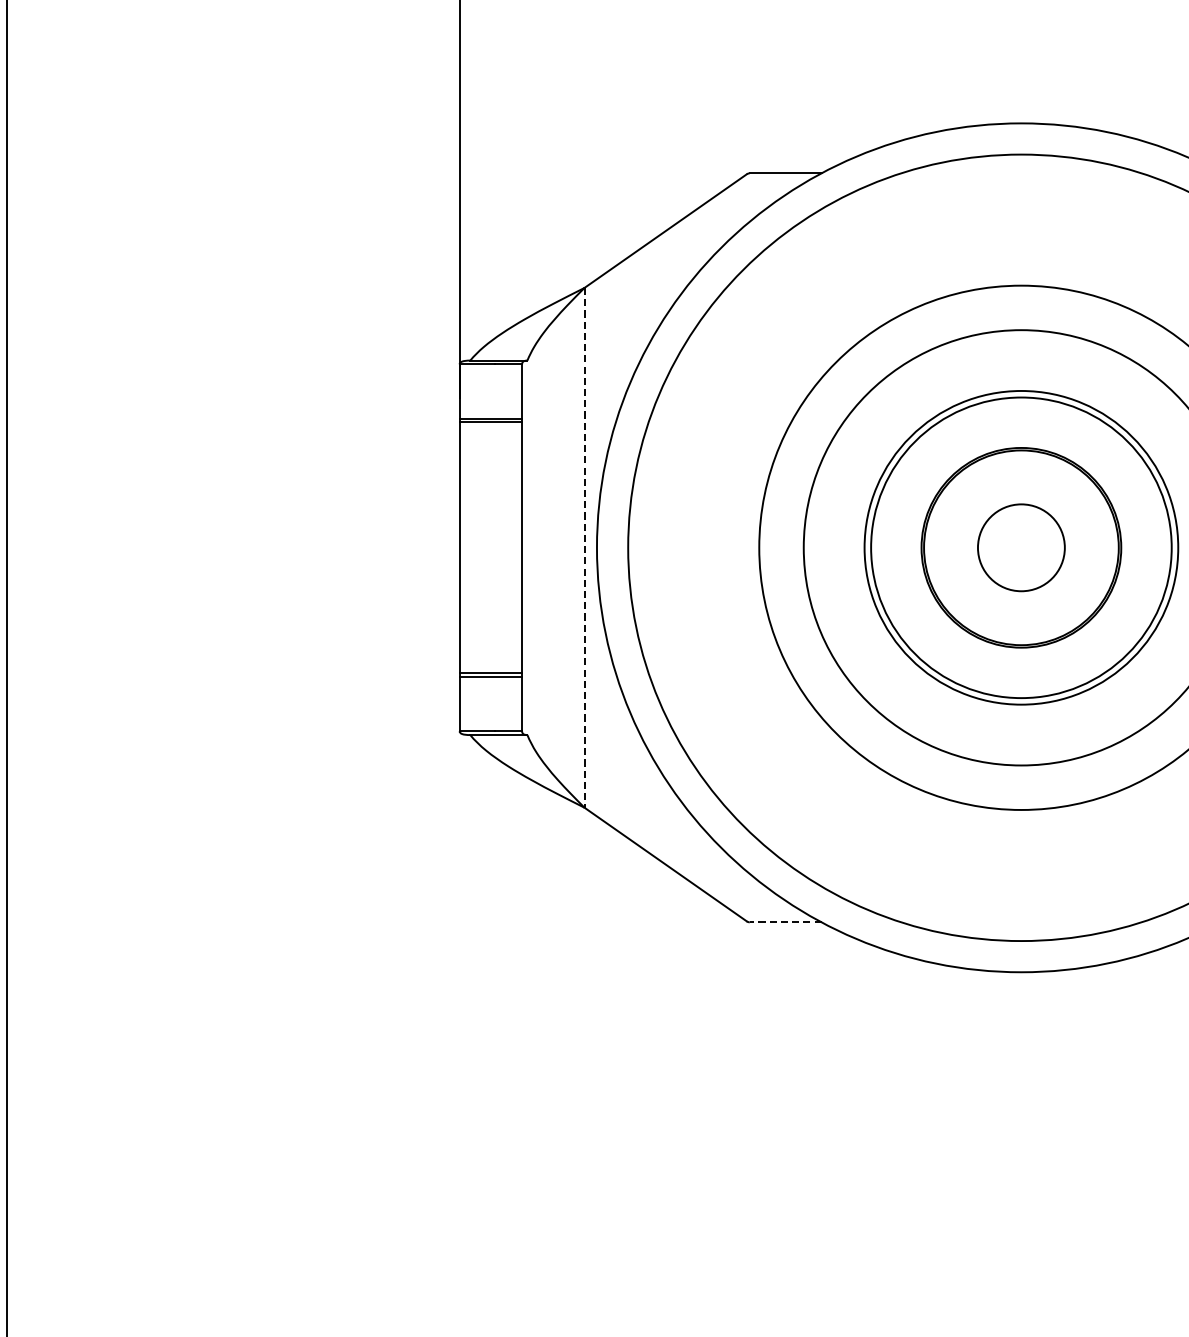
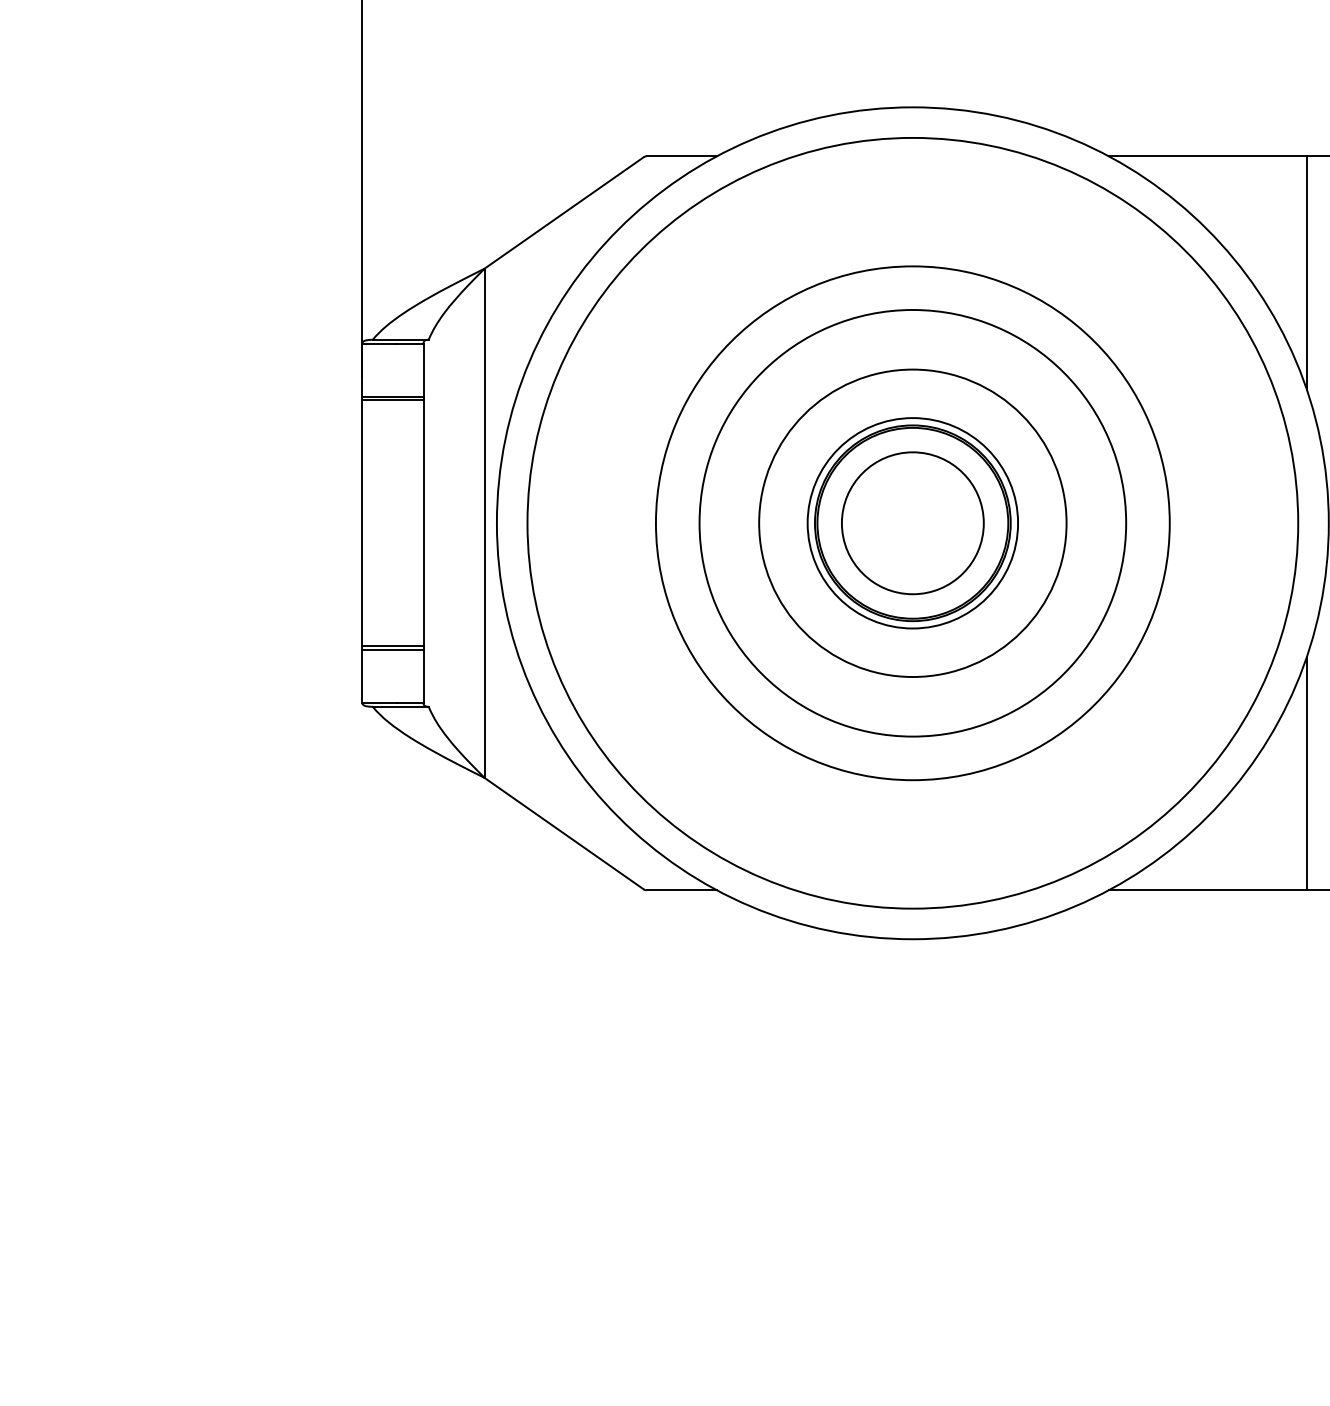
line: (584, 548) -> (484, 523), dashed -> solid
circle: (1021, 548) -> (912, 523), size x0.71
circle: (1021, 548) -> (912, 523), size x1.67
line: (785, 922) -> (681, 890), dashed -> solid

